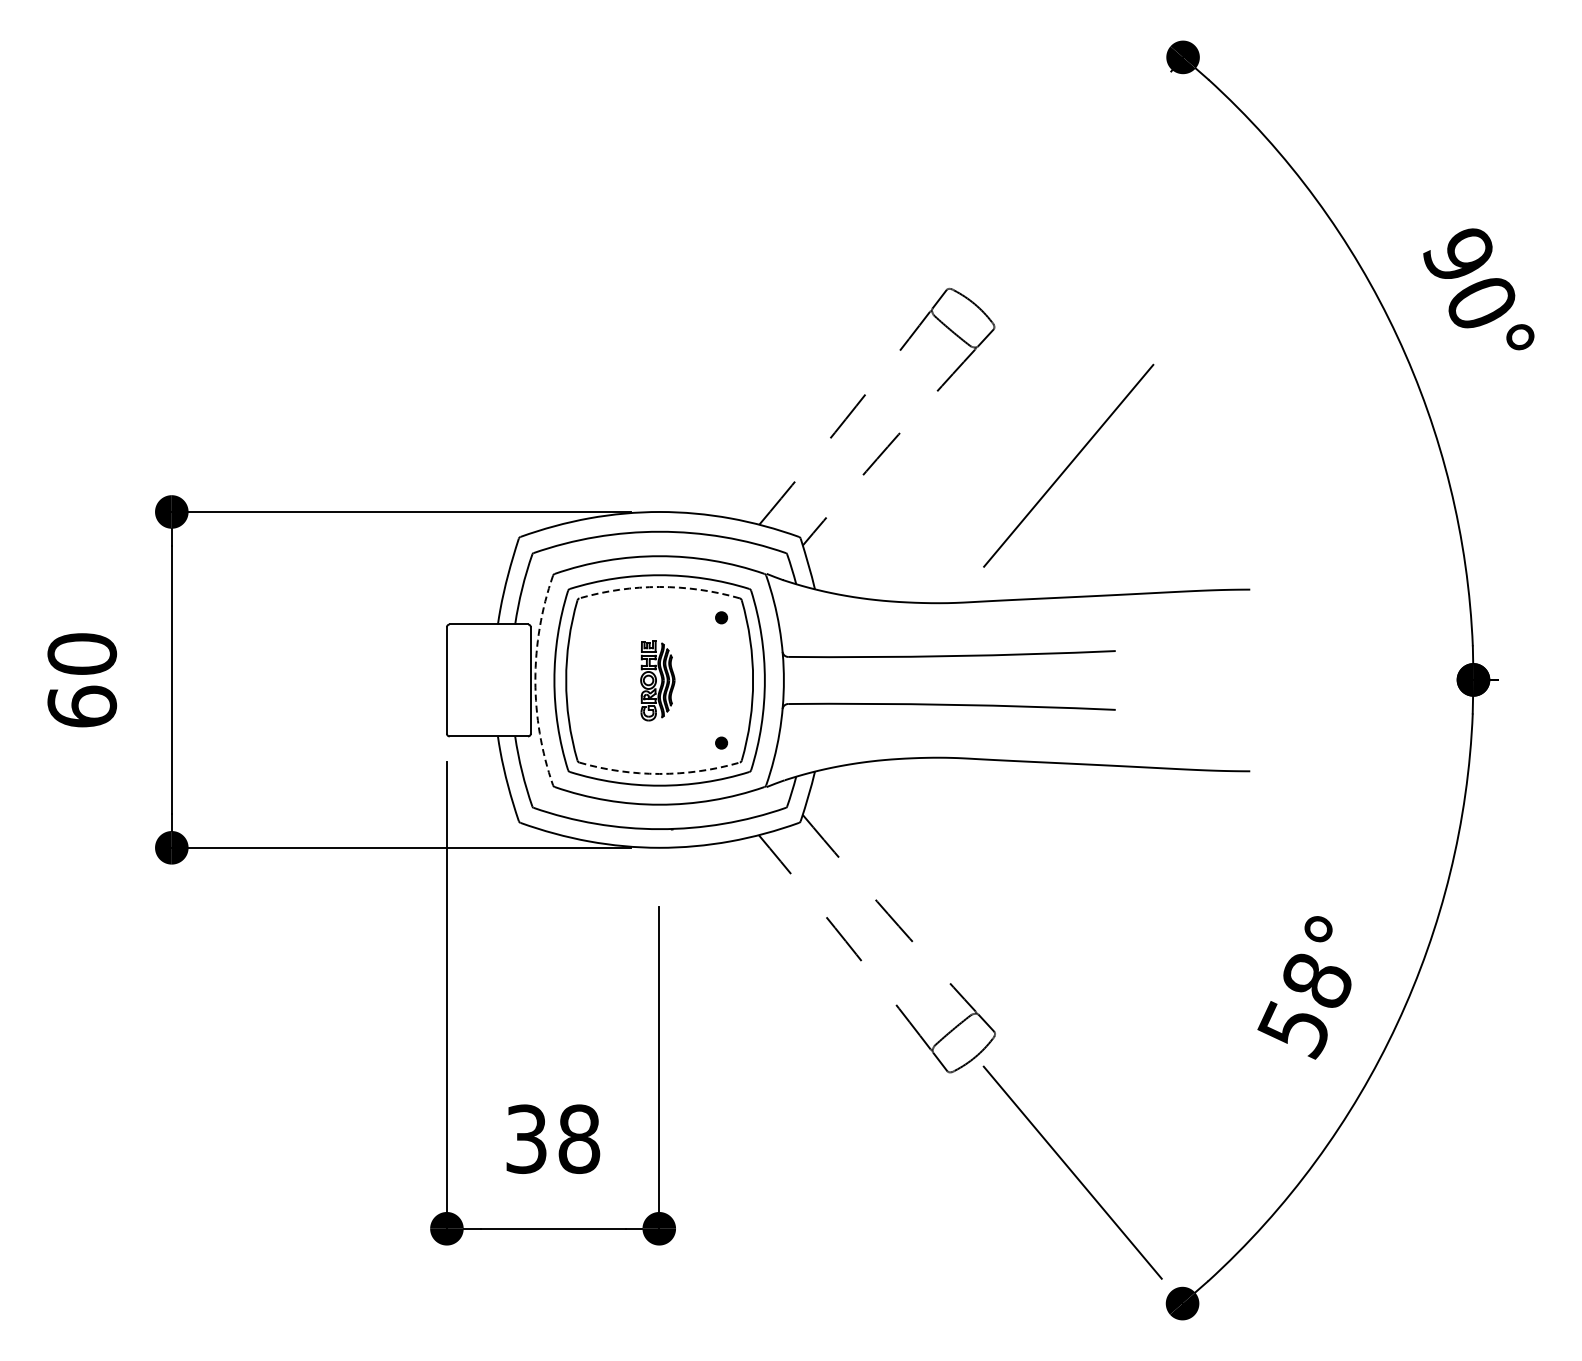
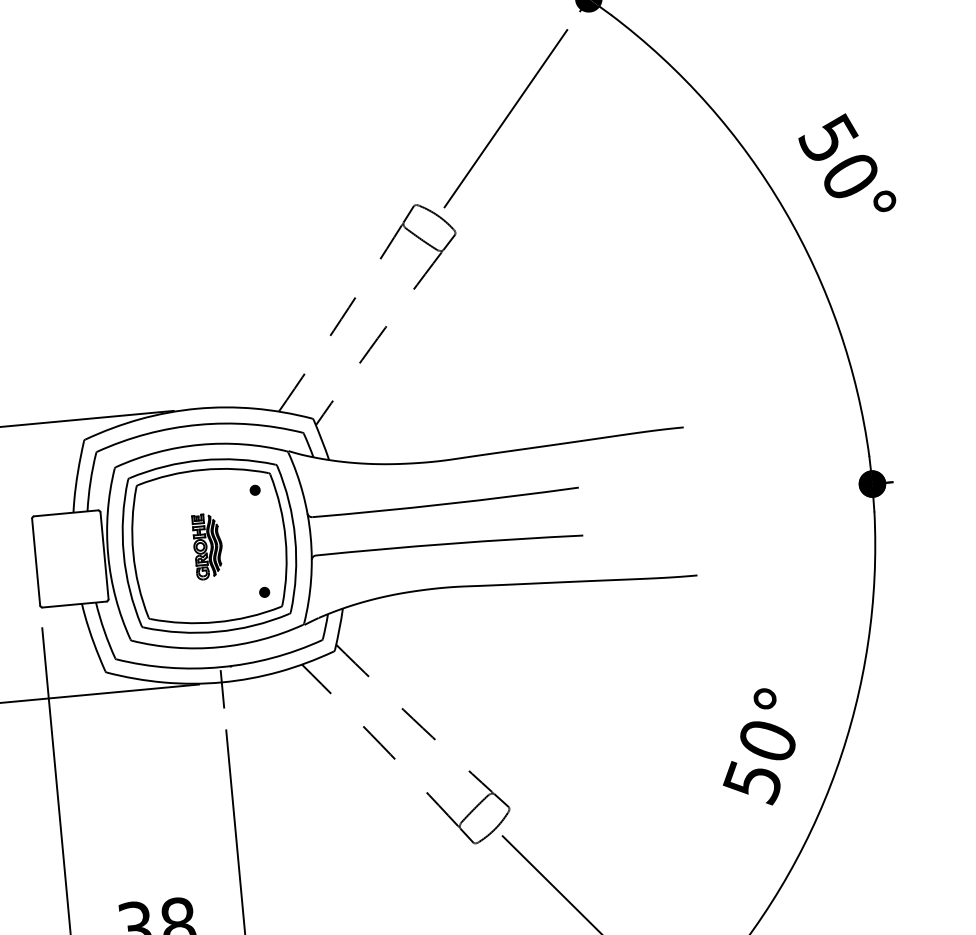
text: (1459, 252) -> (828, 136), 90° -> 50°
line: (1068, 465) -> (505, 118), moved
arc: (659, 587) -> (202, 470), dashed -> solid
arc: (535, 680) -> (108, 555), dashed -> solid
arc: (659, 773) -> (216, 621), dashed -> solid
line: (659, 855) -> (222, 688), added
text: (1317, 980) -> (768, 740), 58° -> 50°

